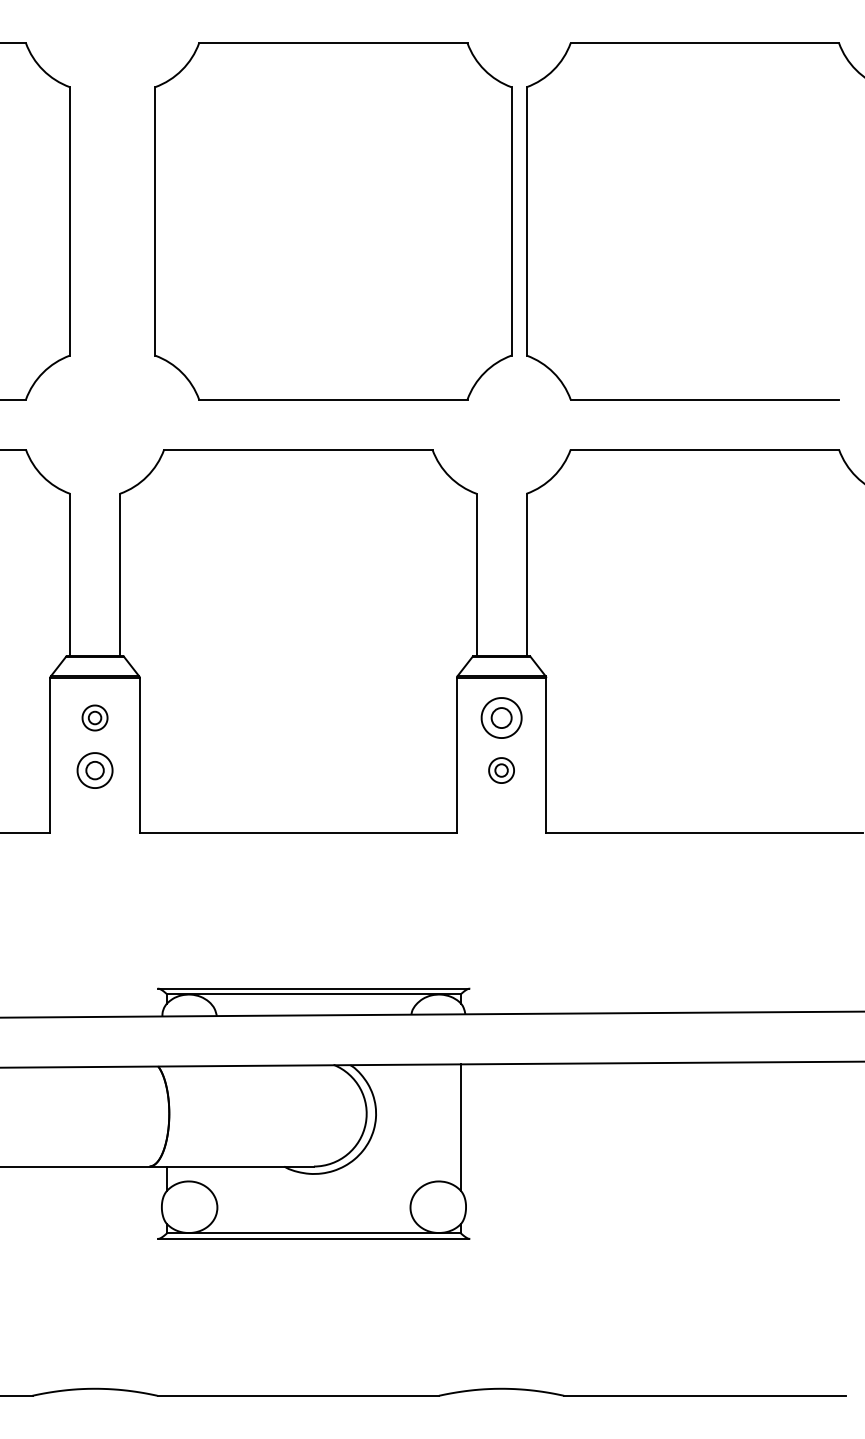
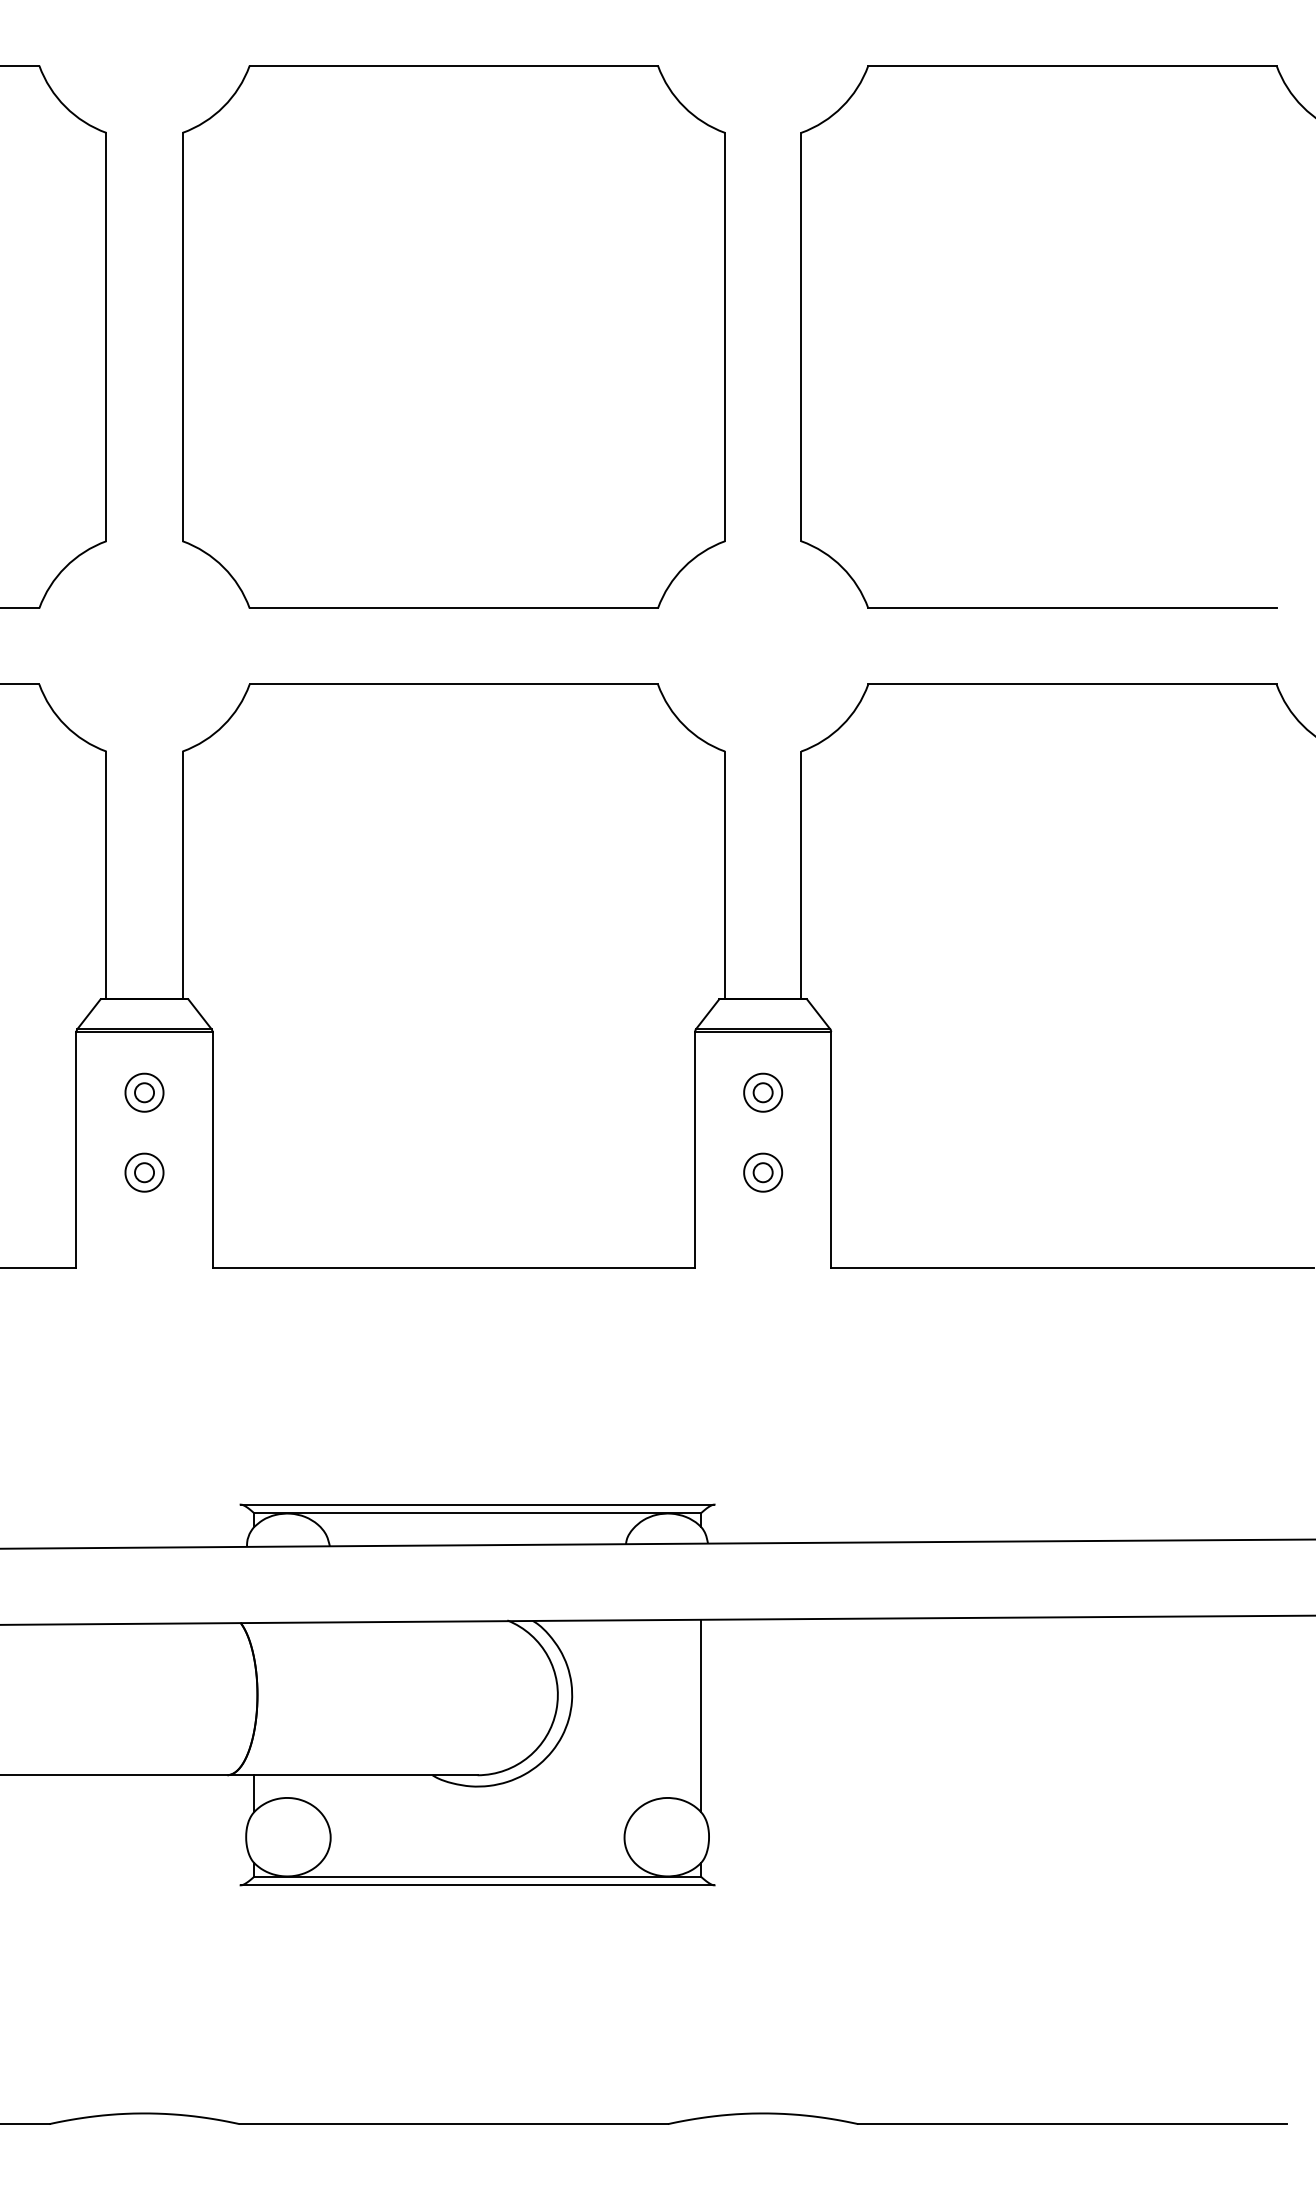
part: (333, 221) -> (454, 337), moved
part: (501, 717) -> (762, 1091), size x0.62
part: (94, 770) -> (143, 1172), size x0.71

